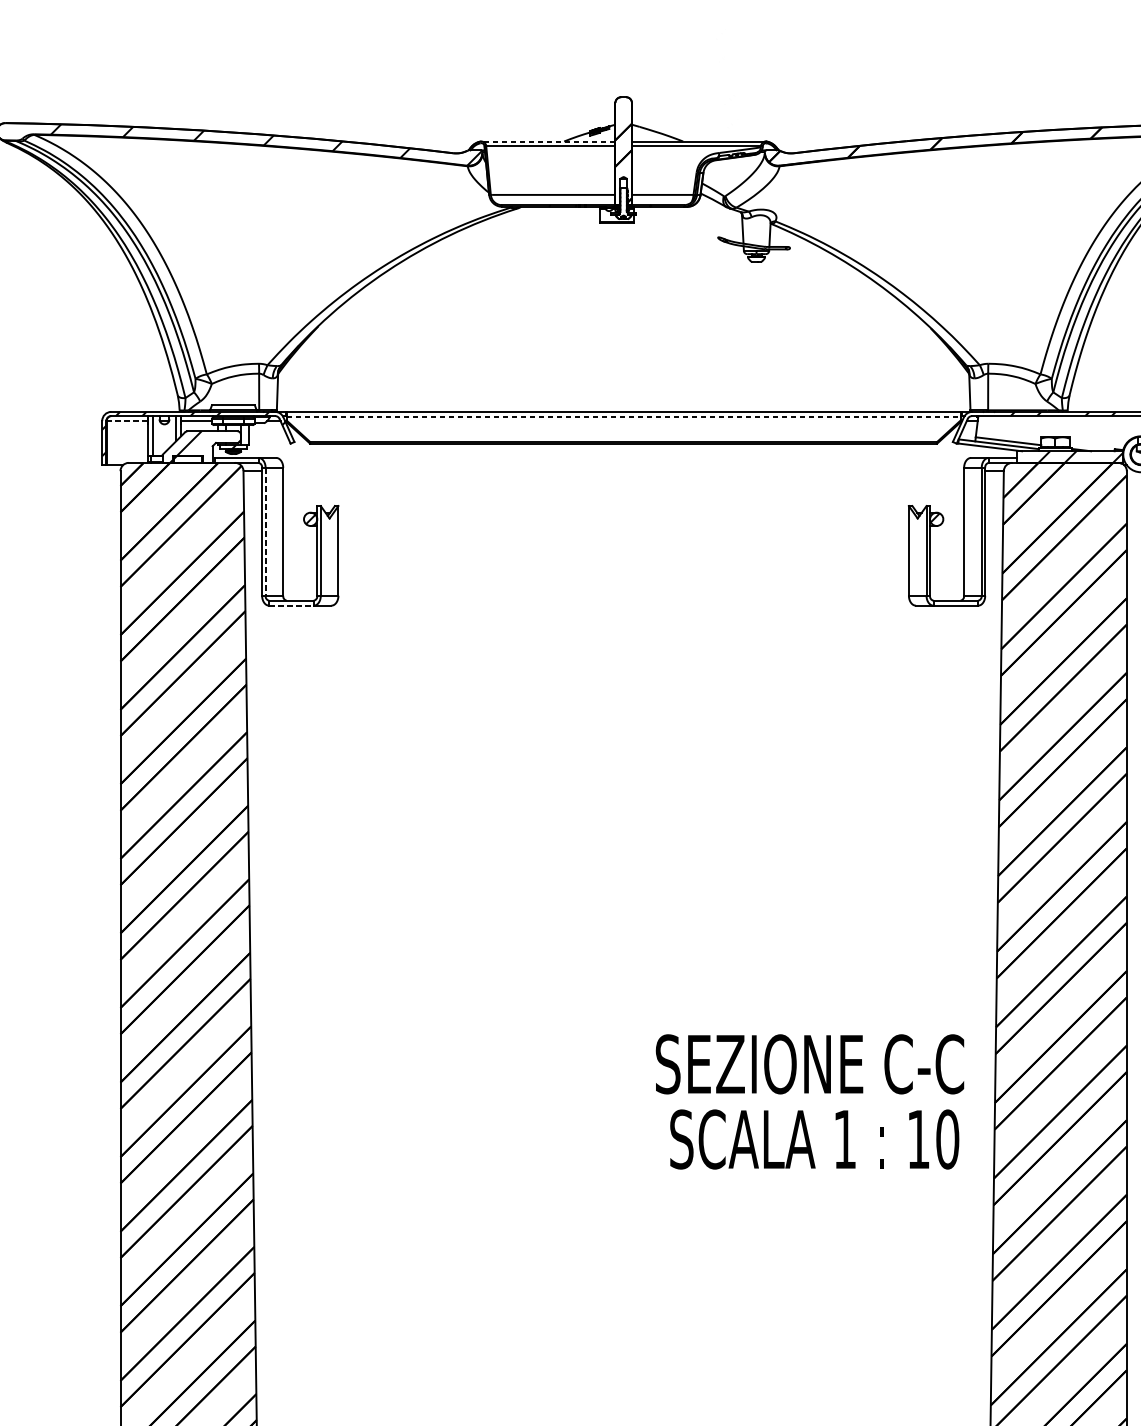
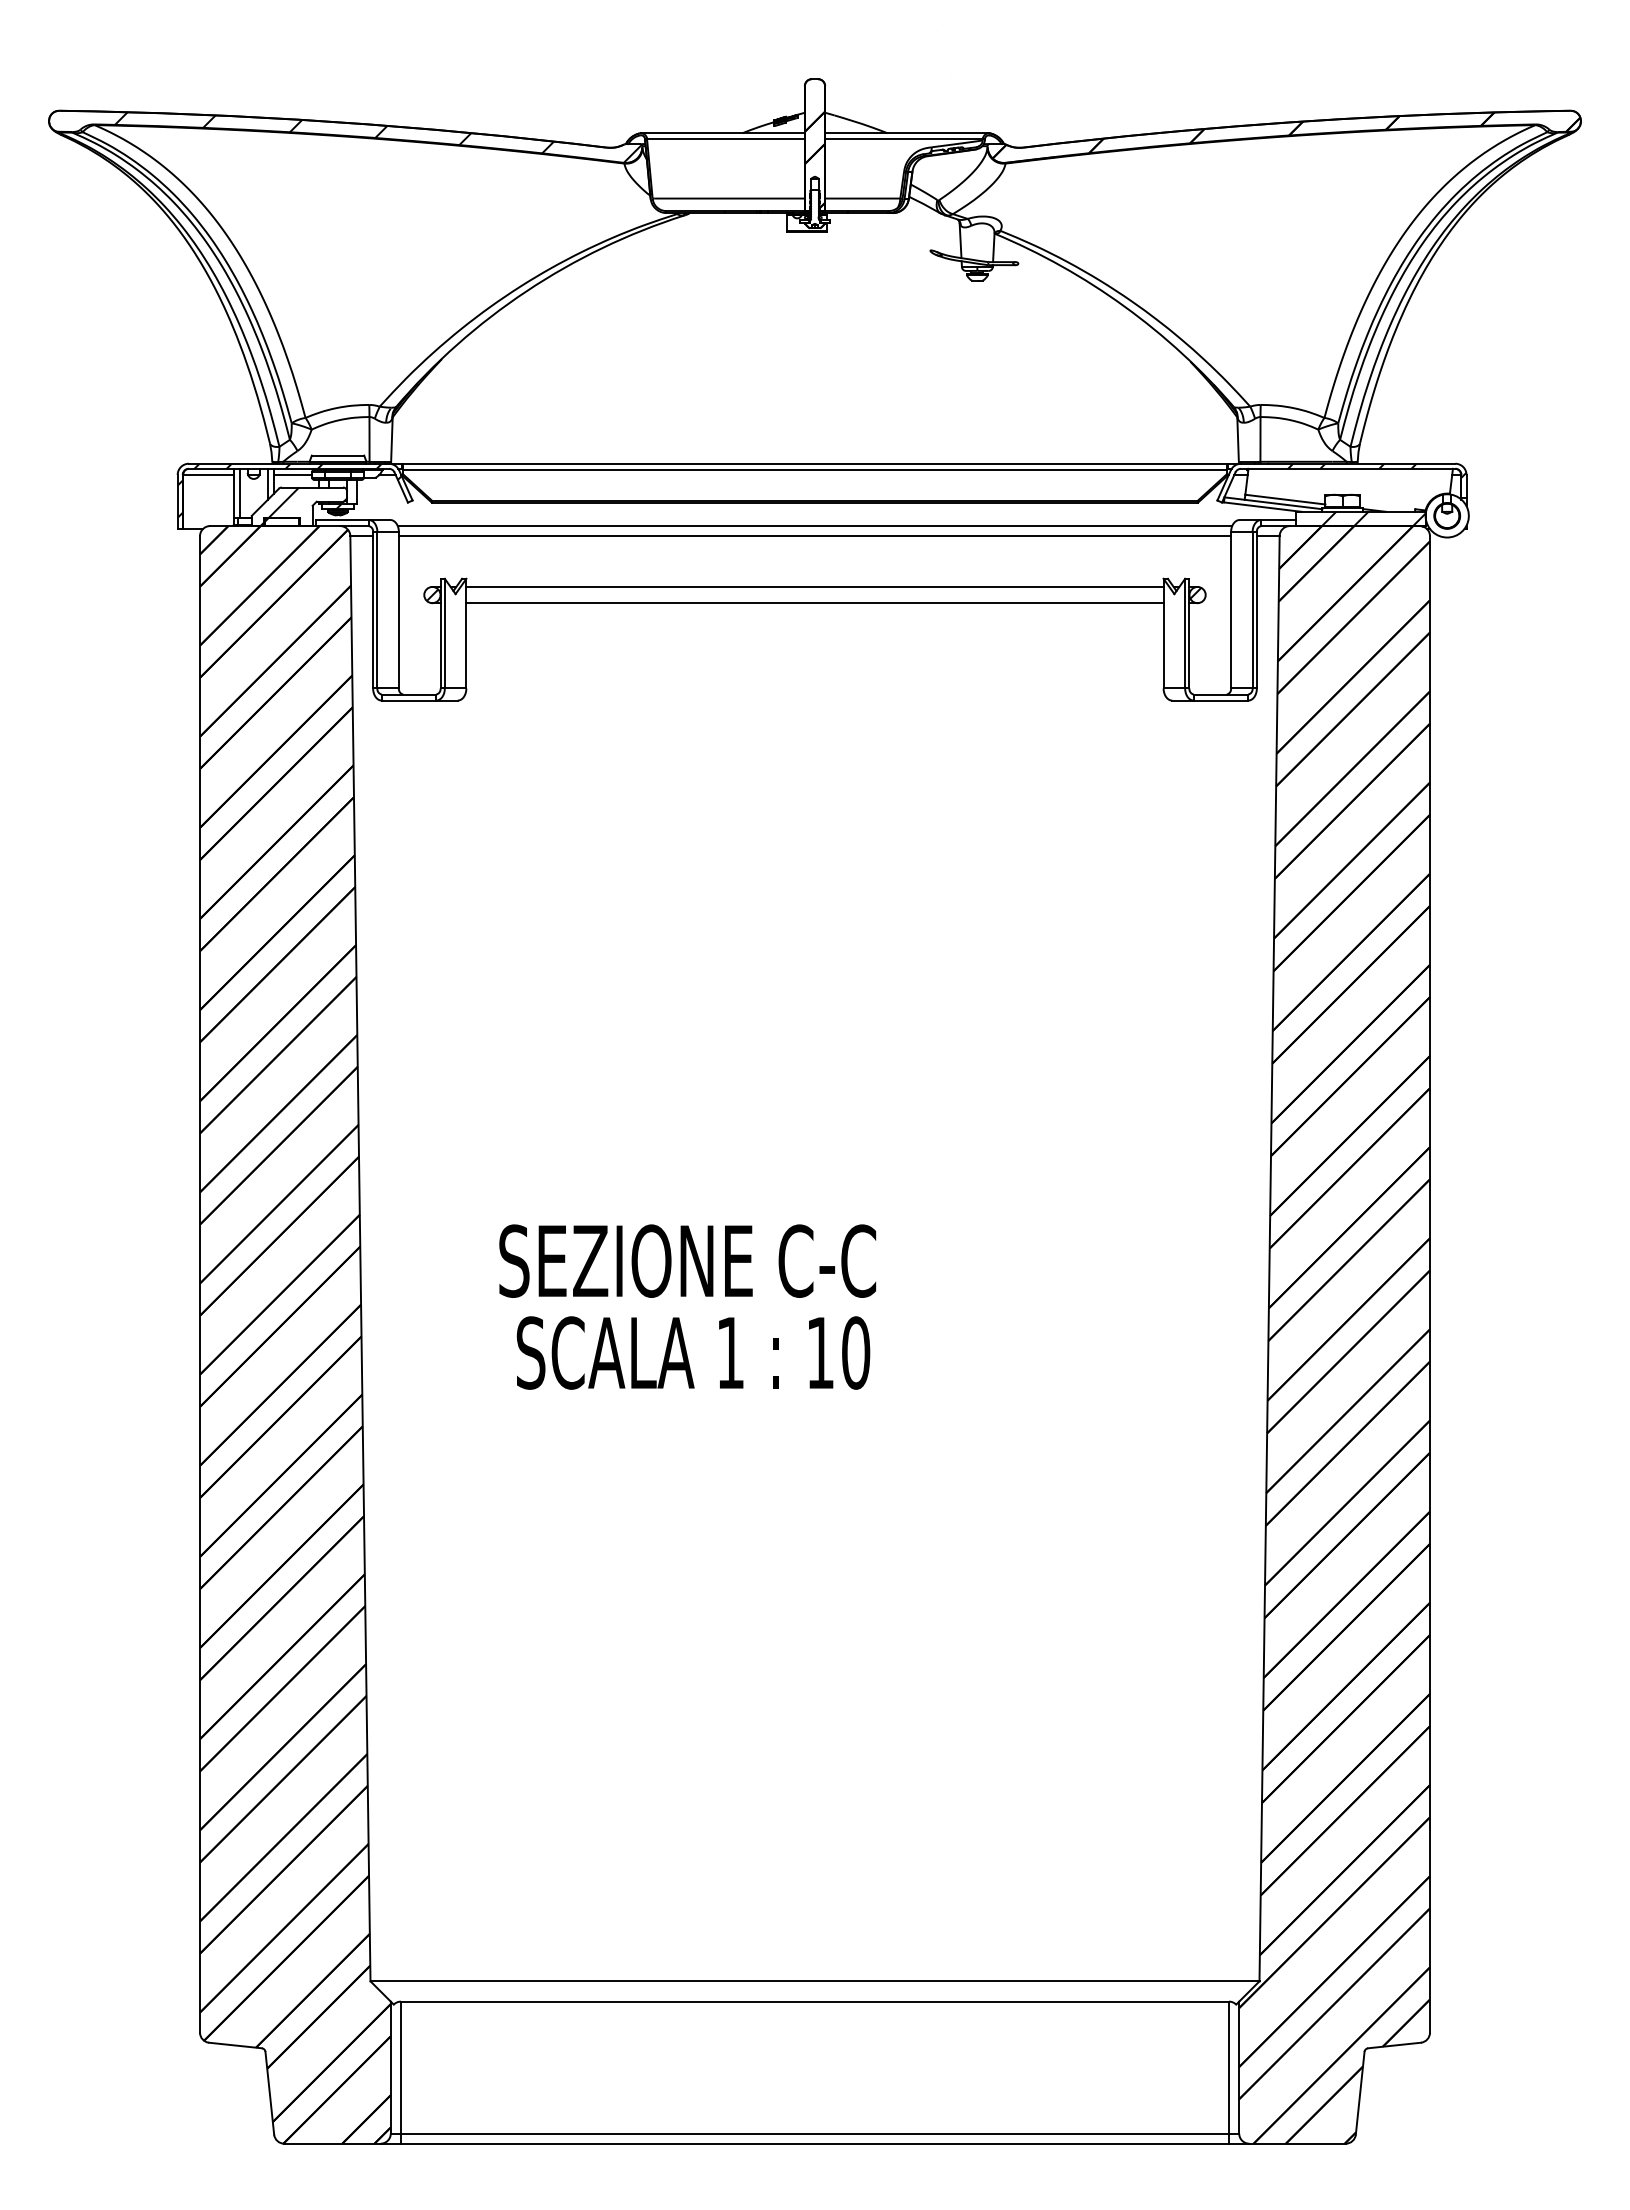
line: (547, 141) -> (722, 133), dashed -> solid
line: (624, 417) -> (815, 470), dashed -> solid
line: (126, 420) -> (207, 474), dashed -> solid
line: (623, 463) -> (814, 526), added
line: (623, 471) -> (814, 536), added
line: (623, 512) -> (814, 586), added
line: (623, 526) -> (814, 603), added
line: (265, 531) -> (377, 610), dashed -> solid
line: (291, 605) -> (409, 700), dashed -> solid
text: (809, 1101) -> (687, 1306), moved

